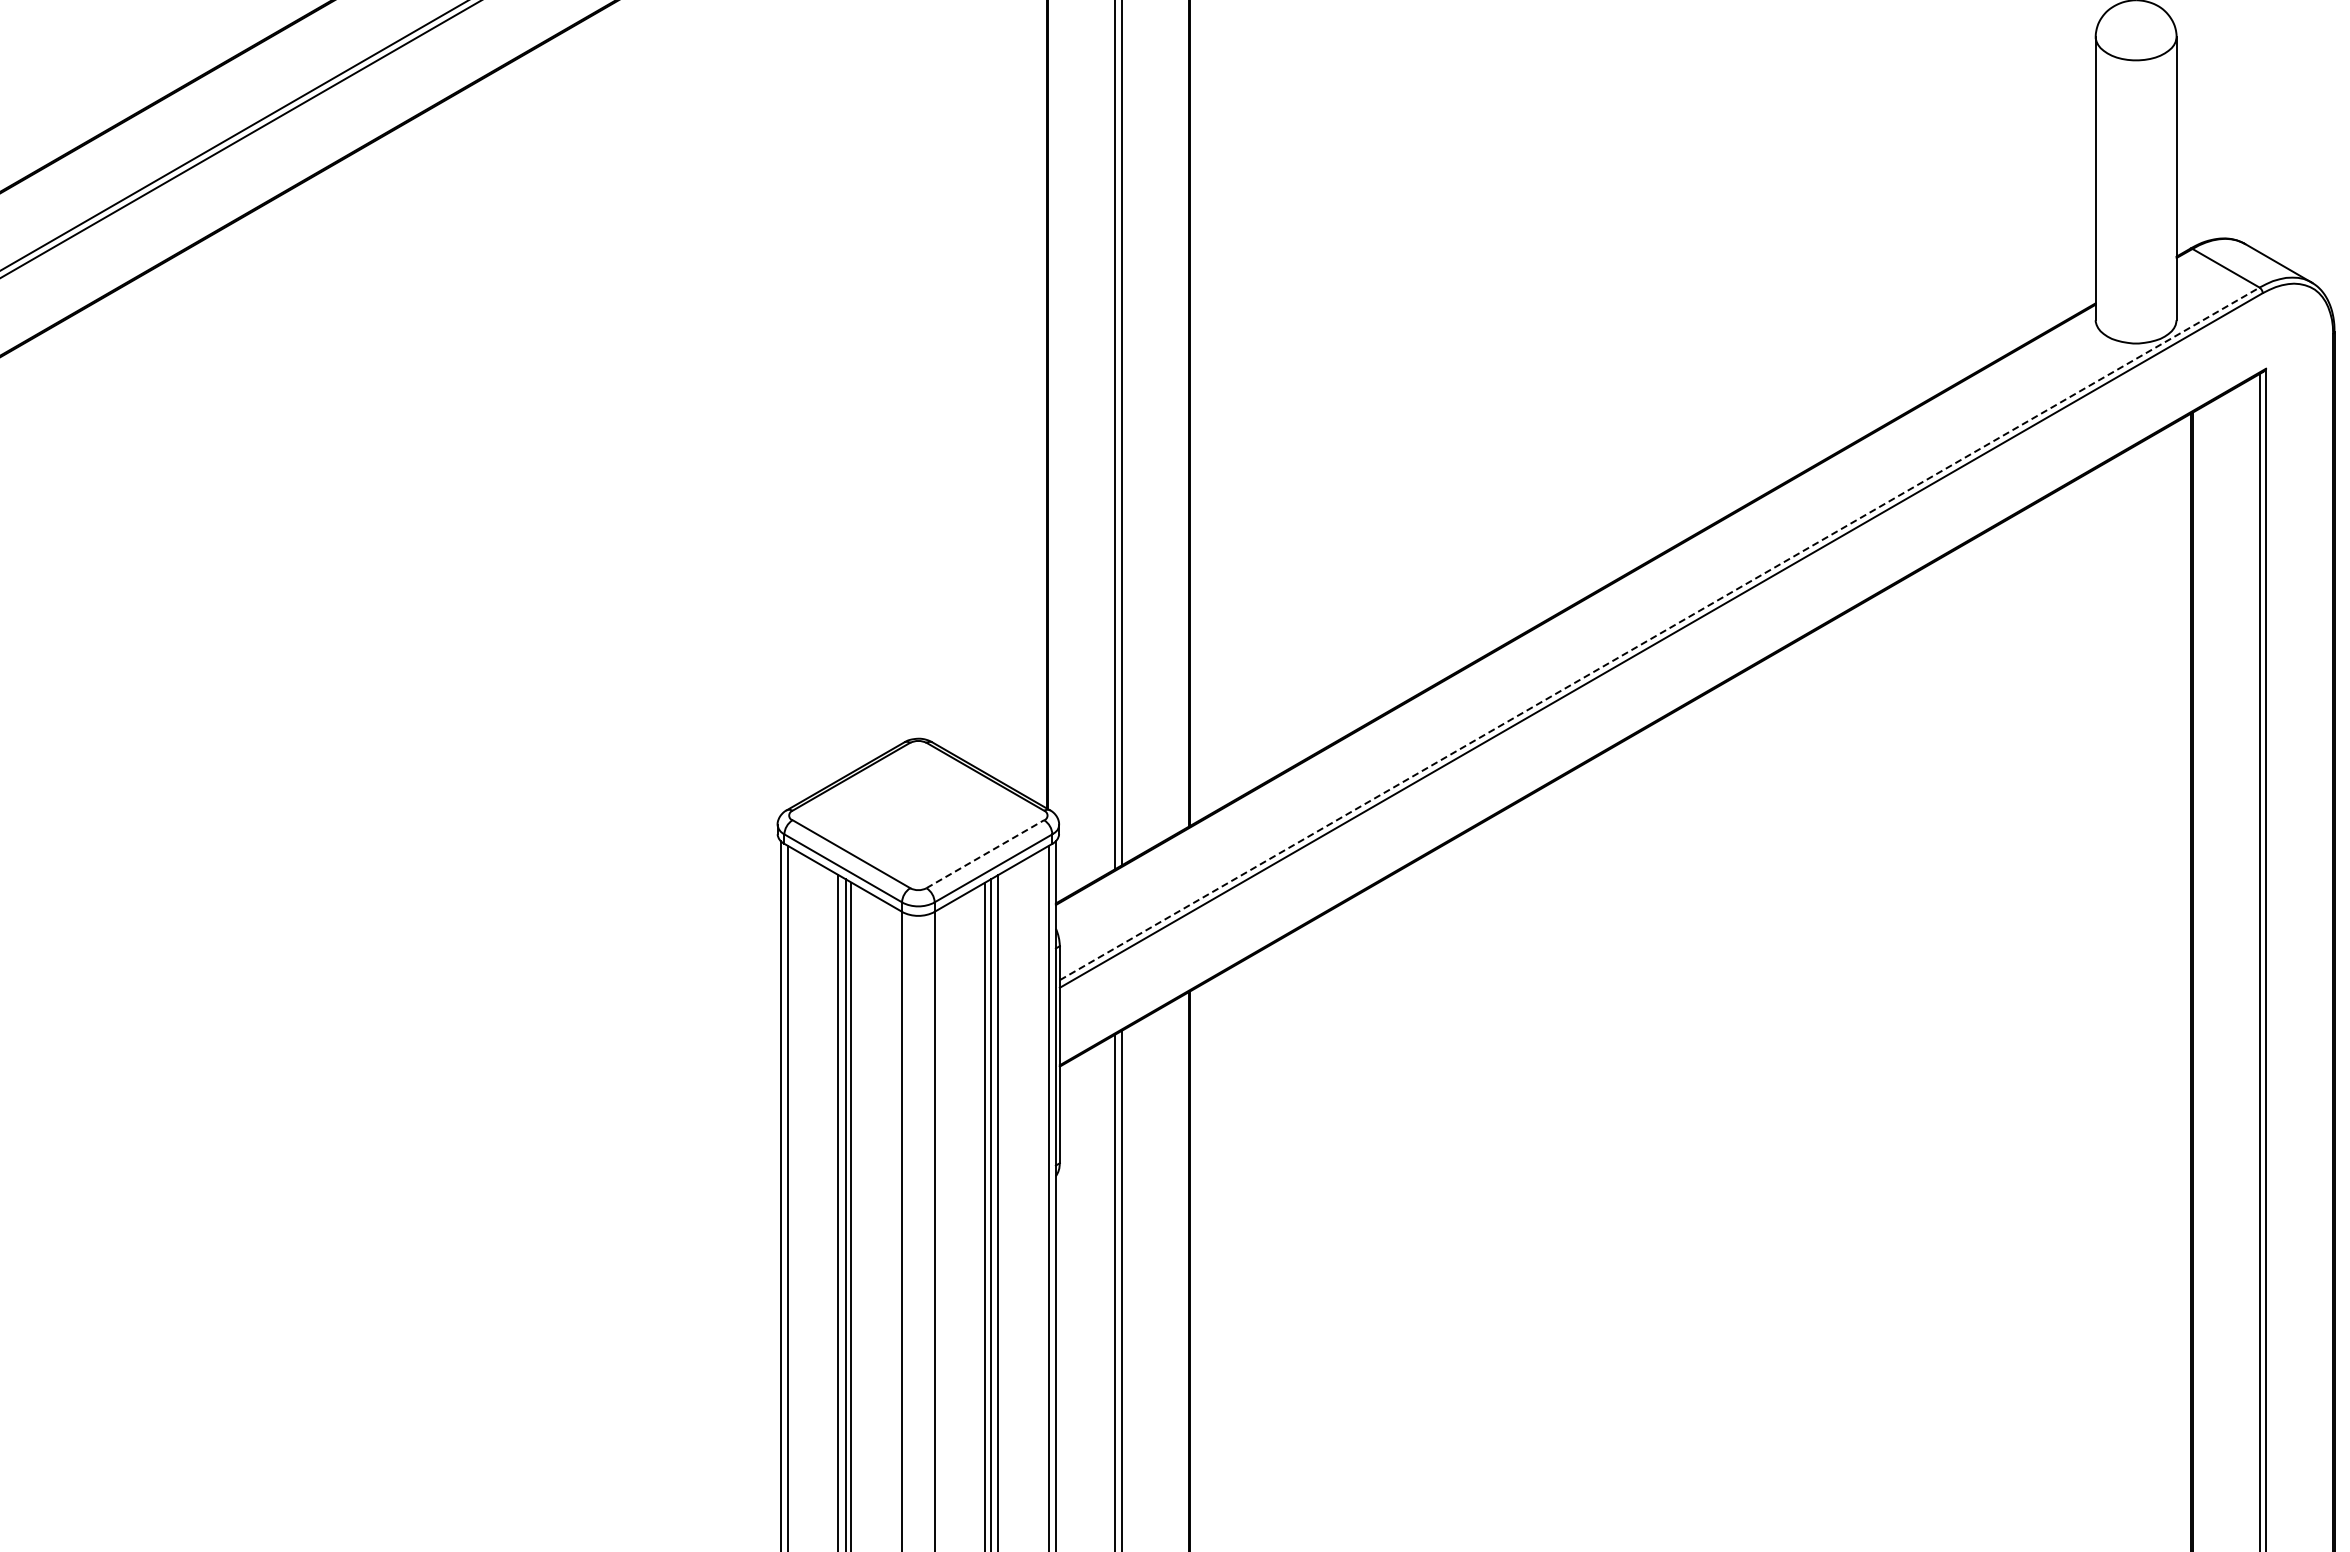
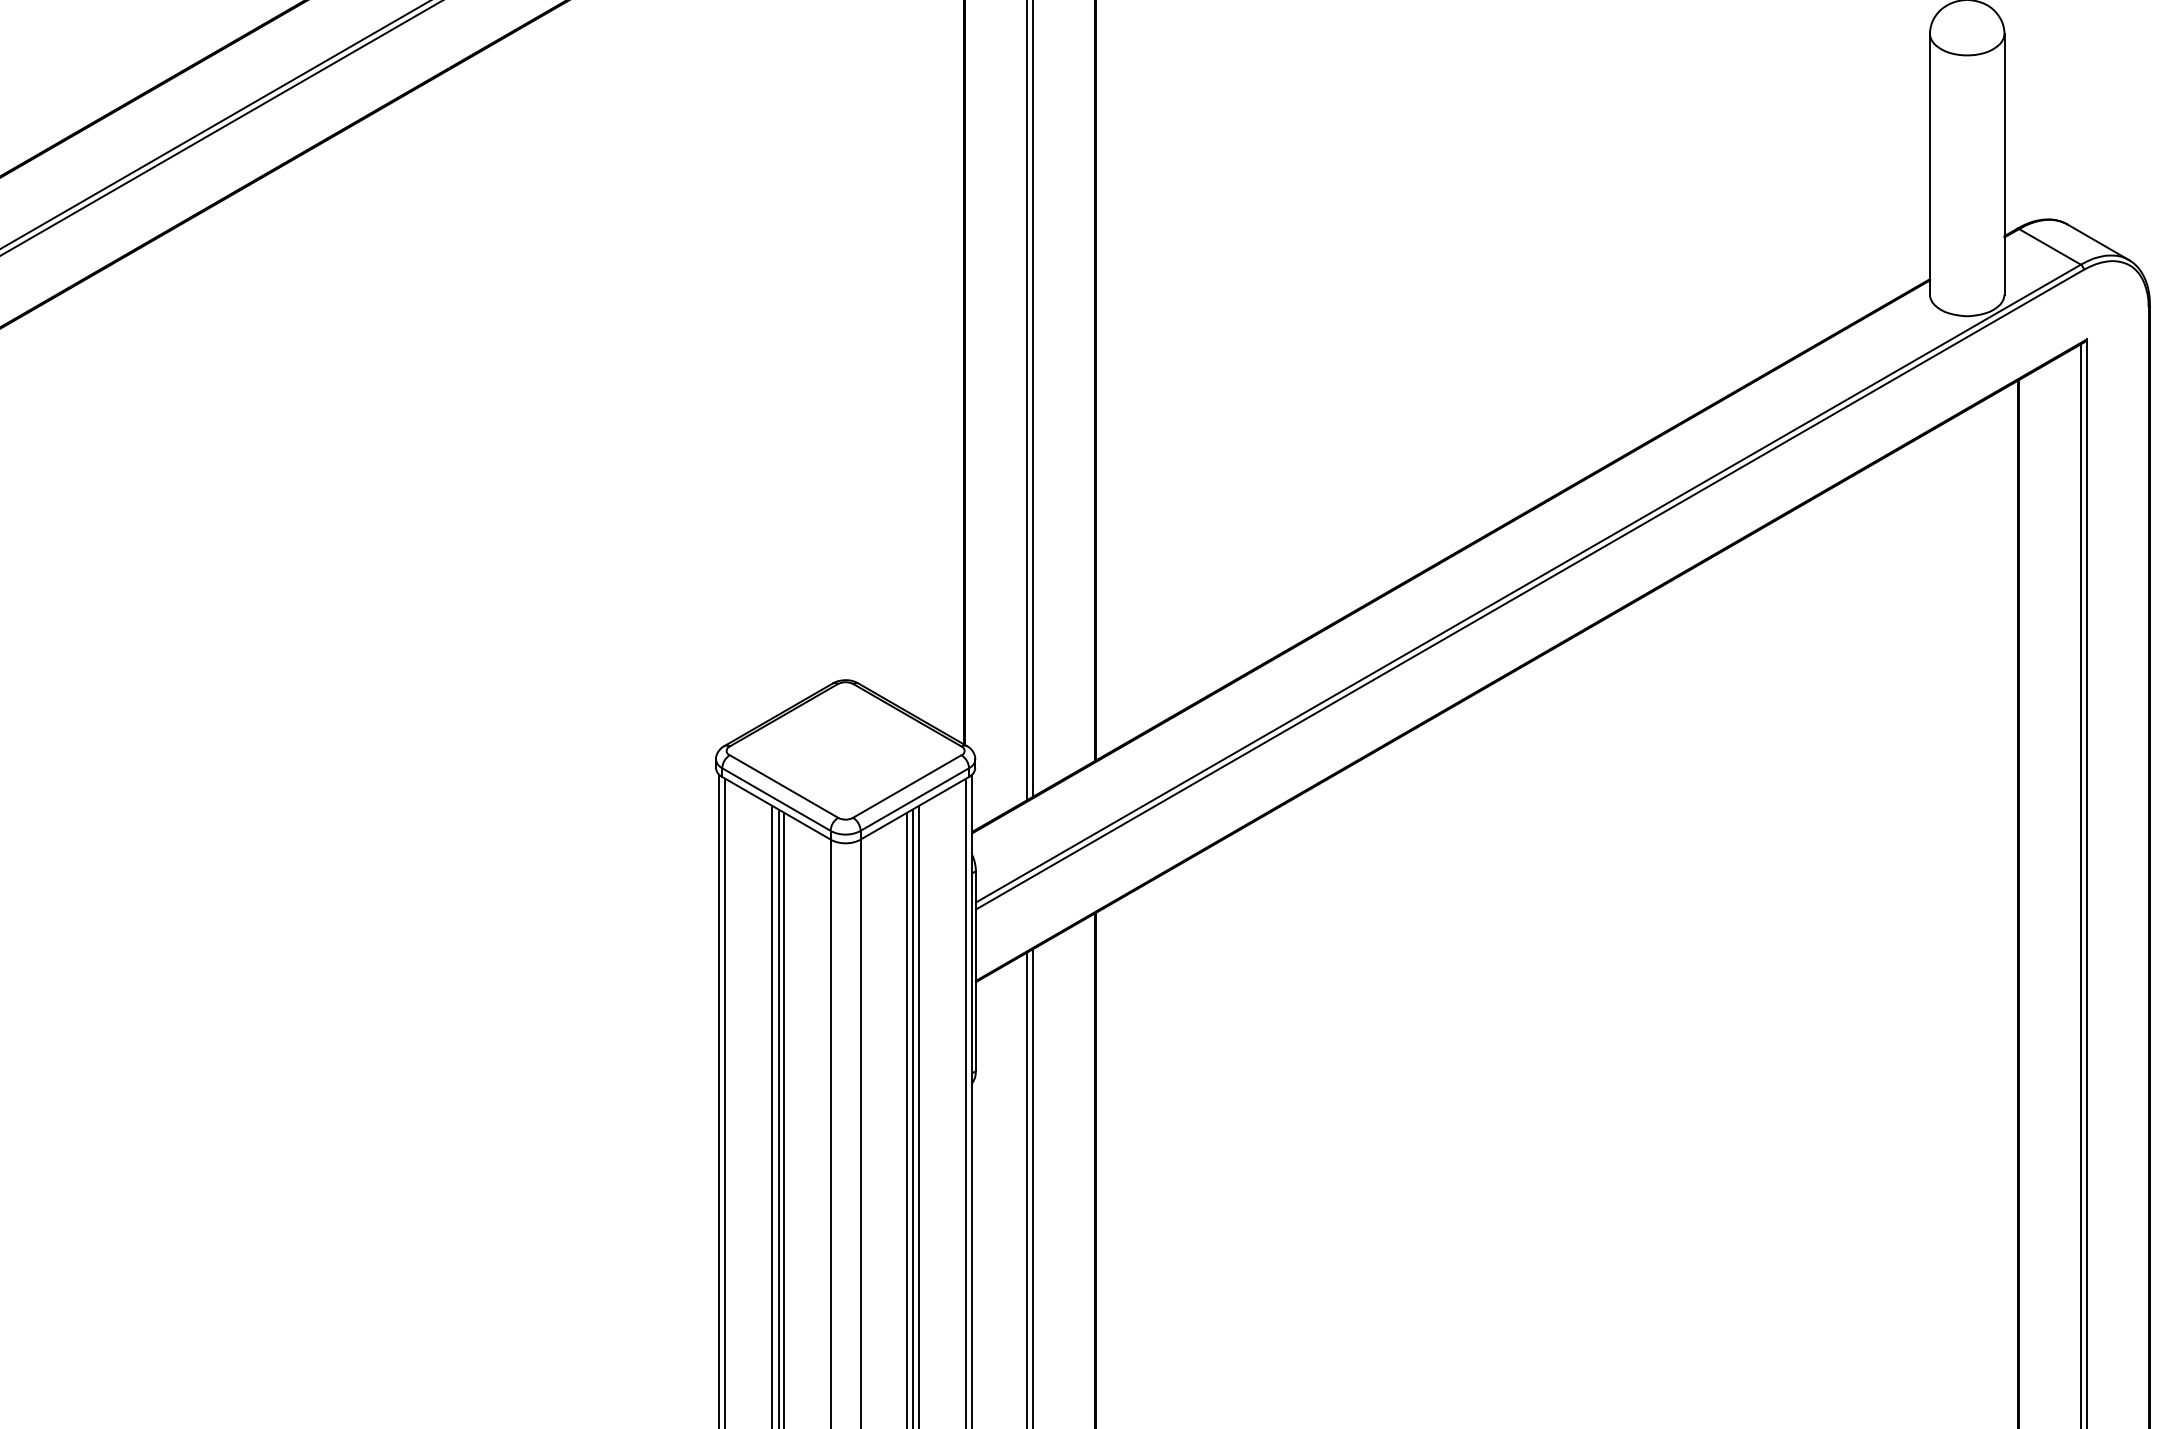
line: (1659, 633) -> (1528, 583), dashed -> solid
line: (985, 854) -> (907, 786), dashed -> solid

